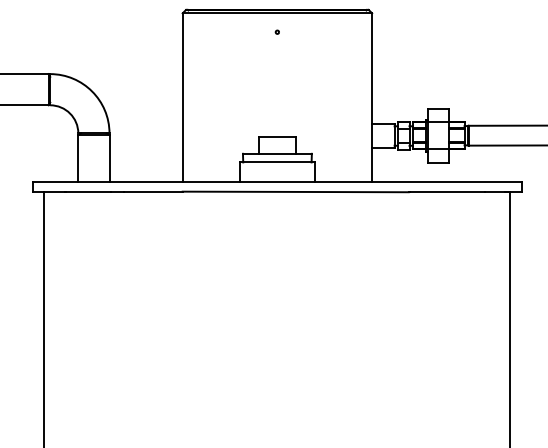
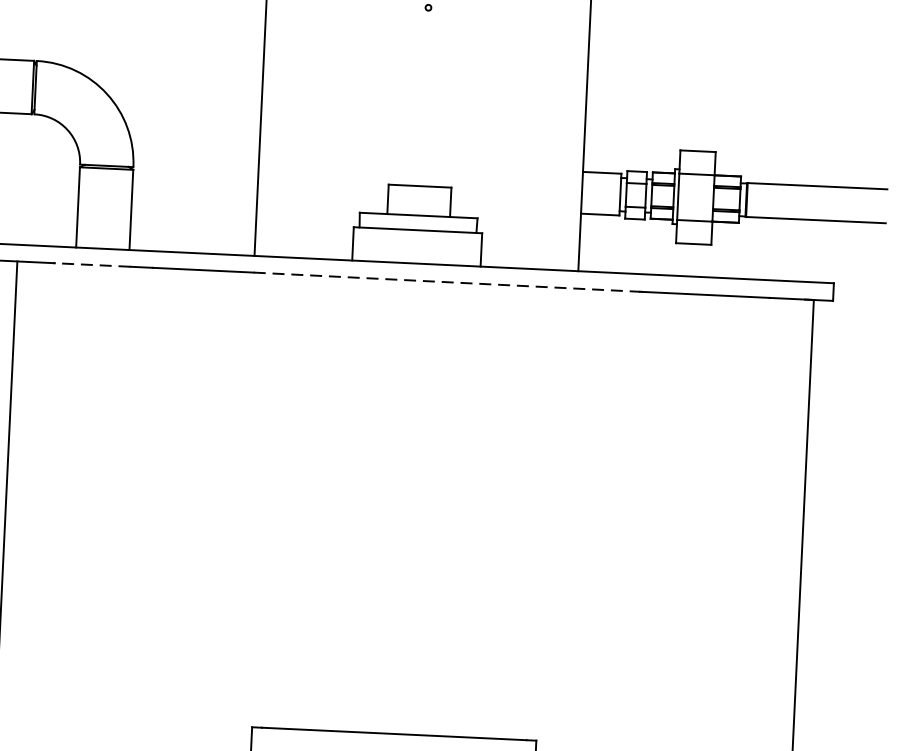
line: (87, 191) -> (91, 264), solid -> dashed
line: (296, 191) -> (448, 281), solid -> dashed

